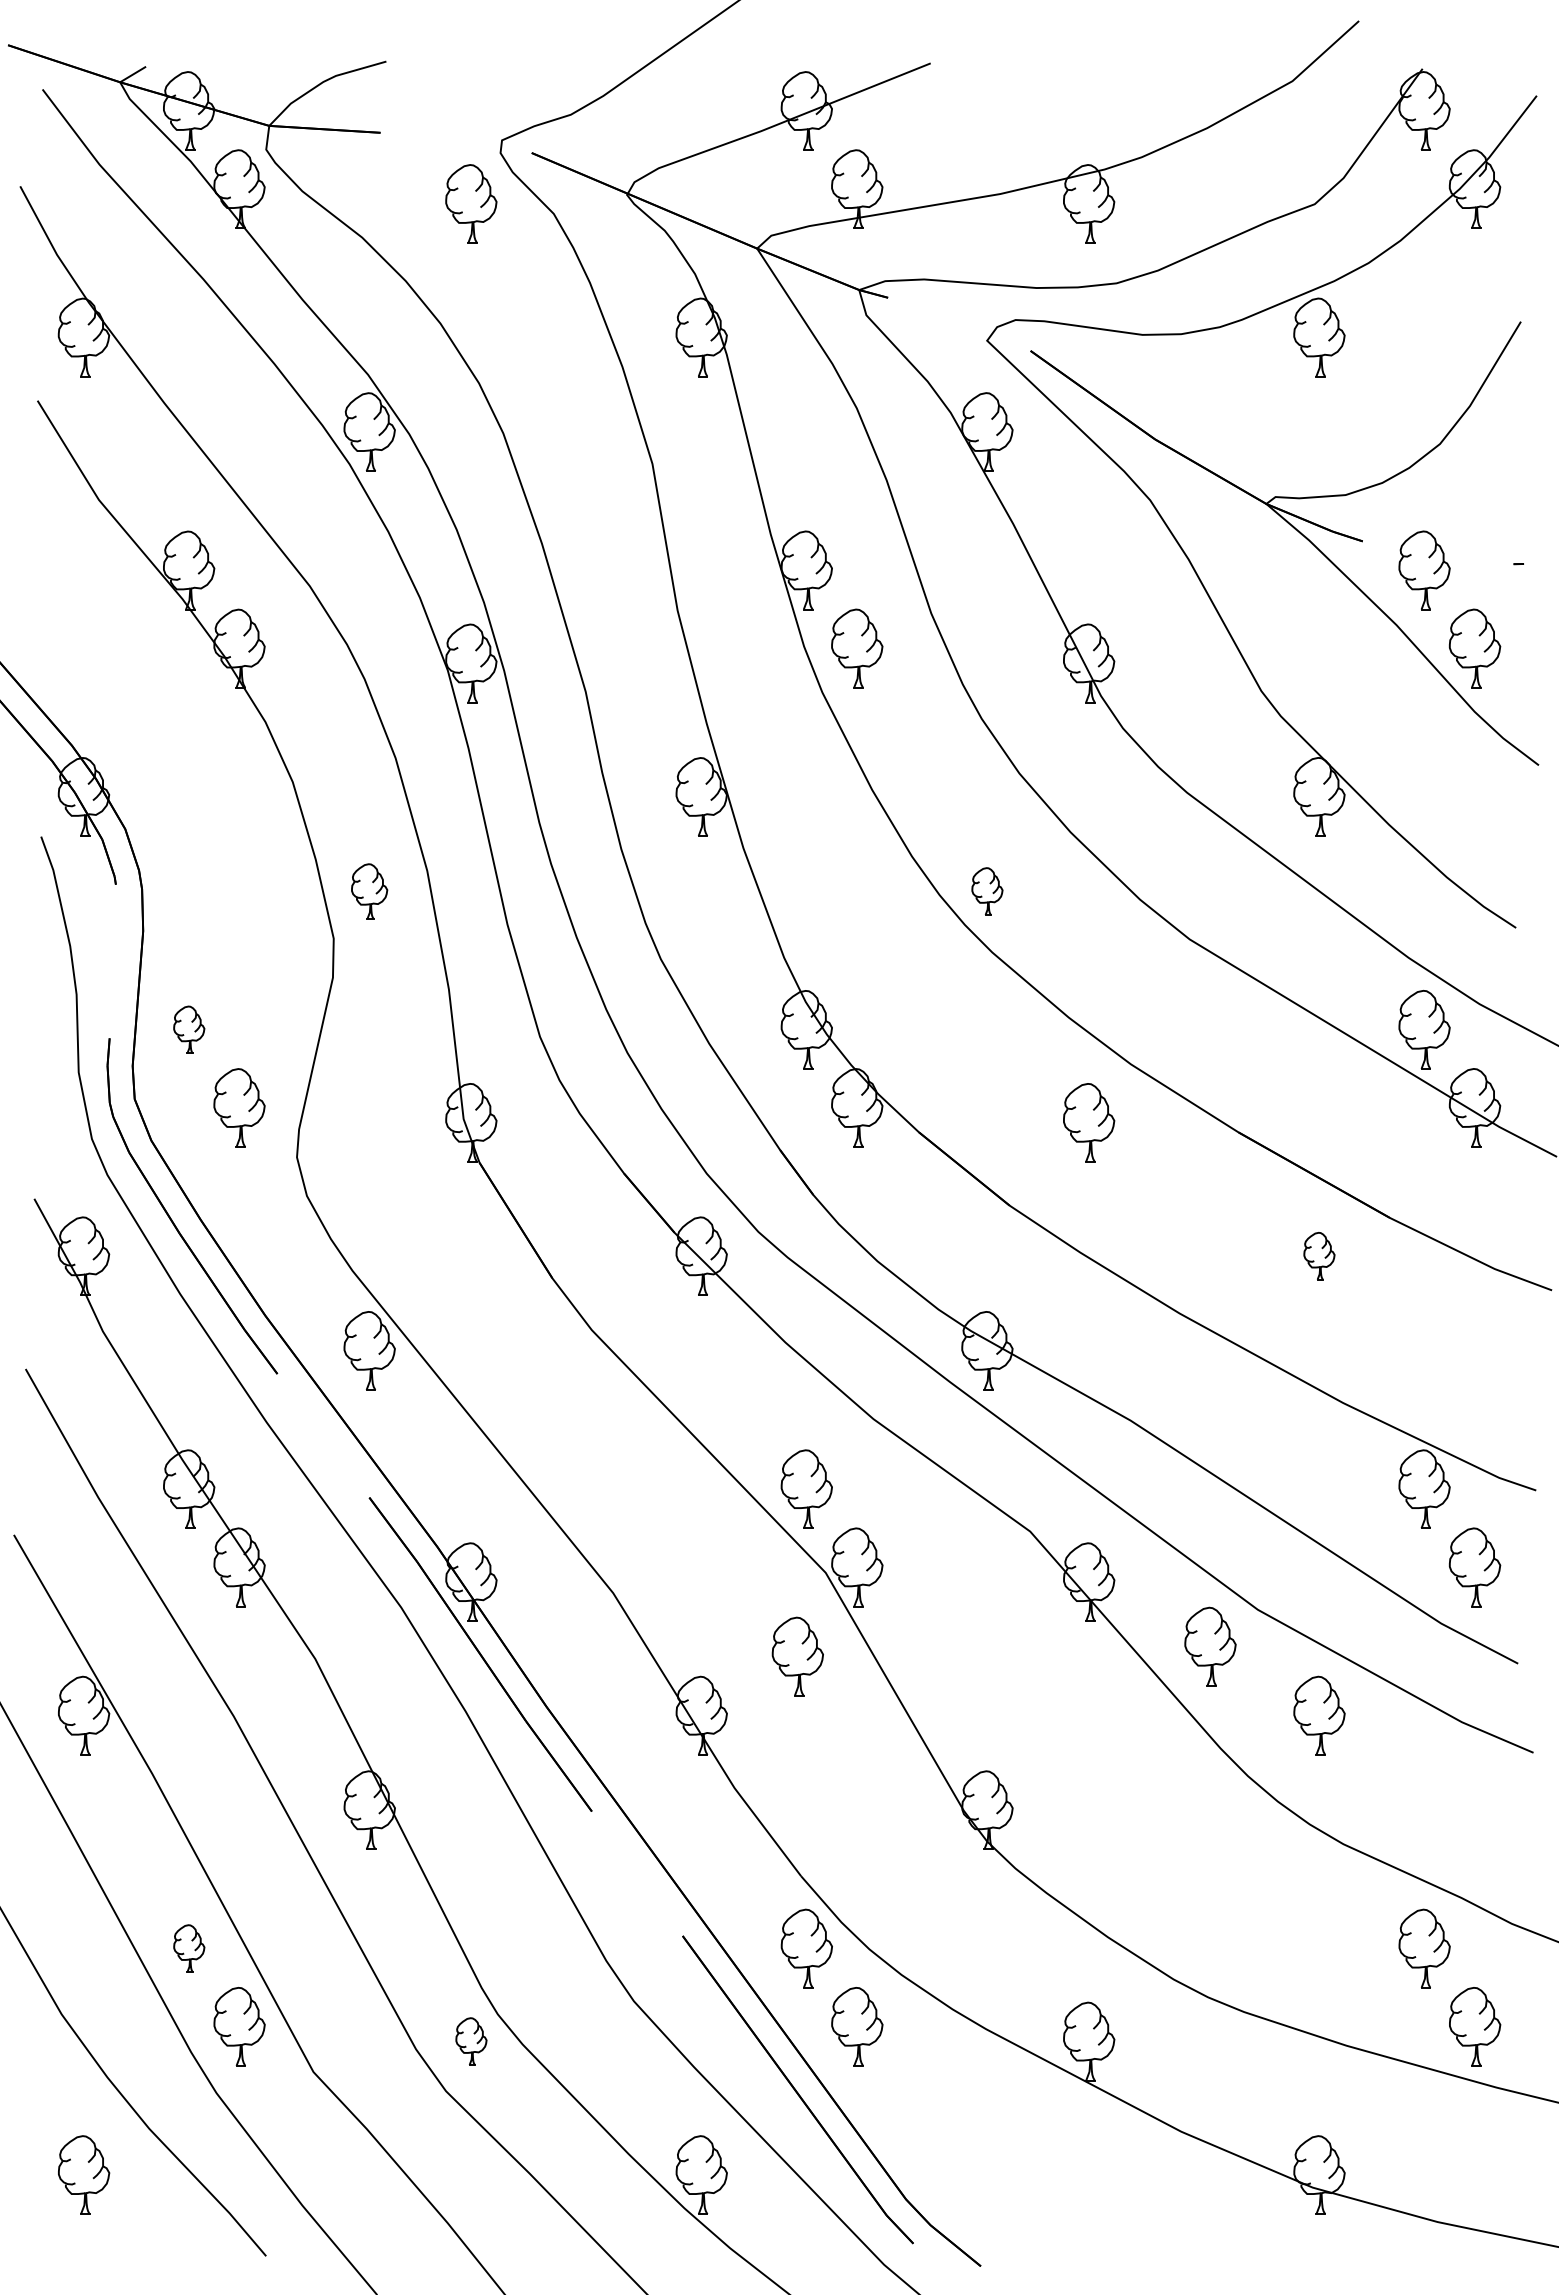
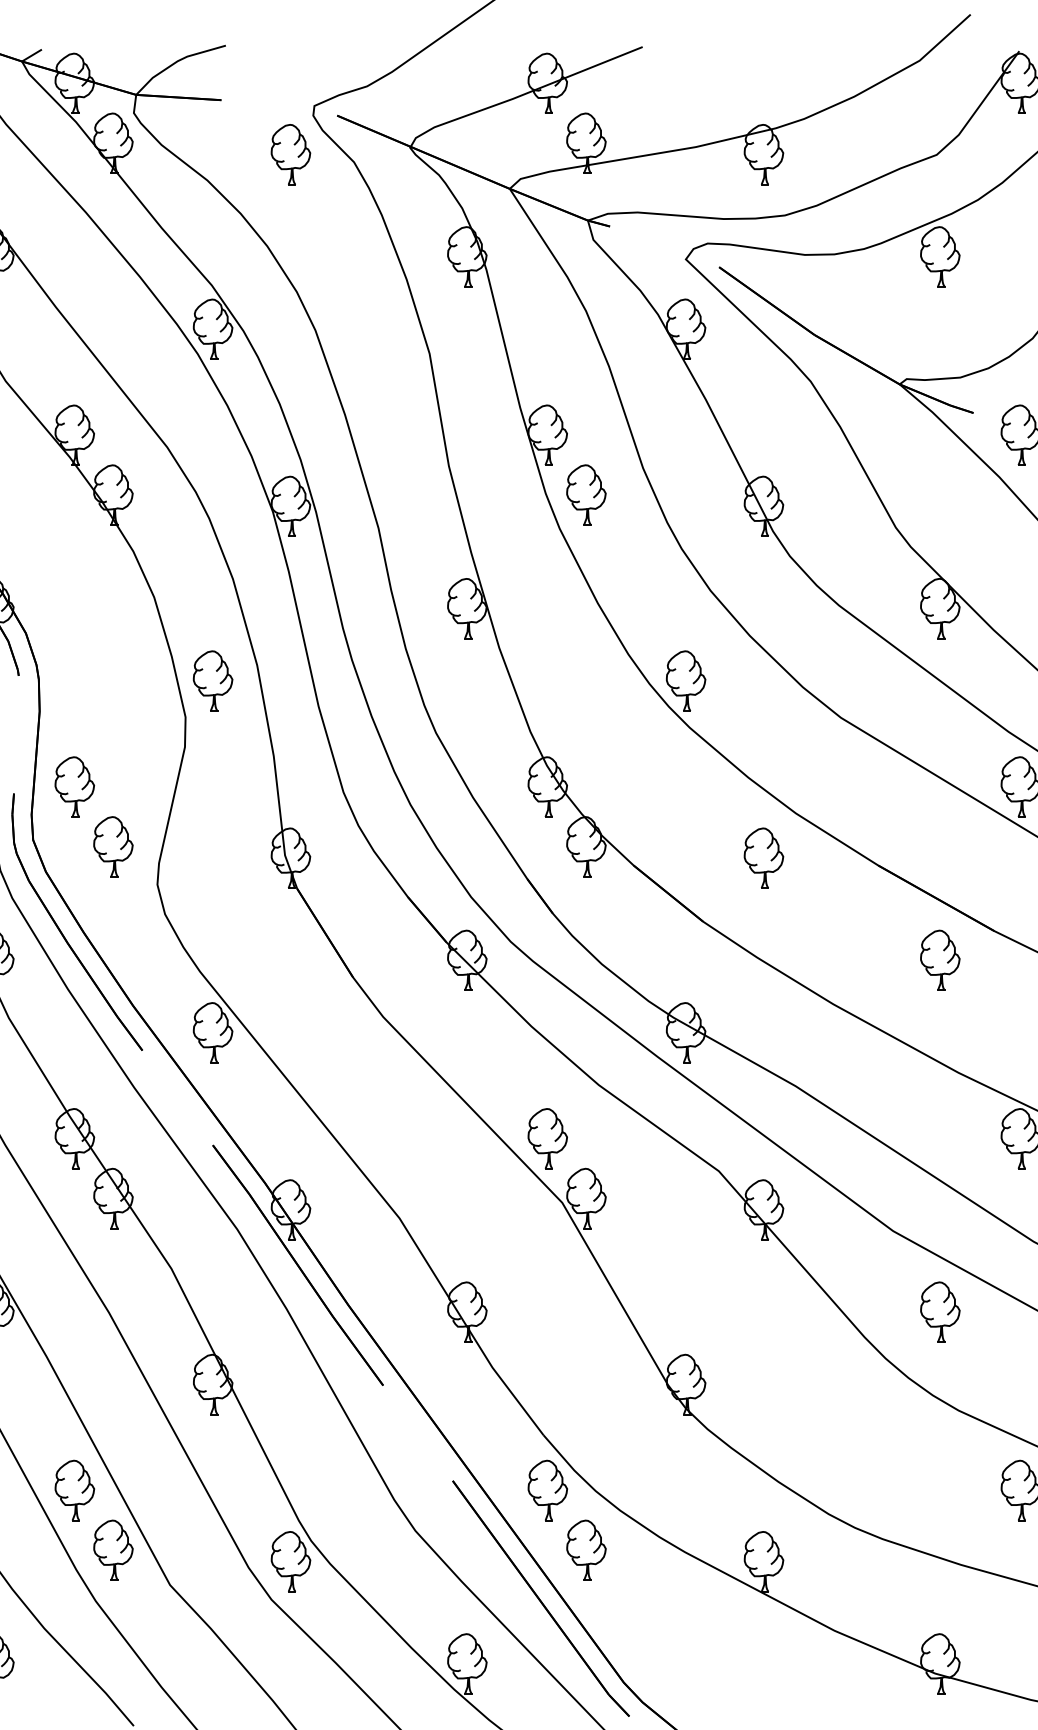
part: (369, 891) -> (212, 681), size x1.43
part: (987, 891) -> (686, 681), size x1.67
part: (189, 1029) -> (75, 786), size x1.67
part: (1319, 1255) -> (940, 959), size x1.67
part: (1210, 1646) -> (856, 1259), removed
part: (797, 1656) -> (540, 1266), removed
part: (189, 1948) -> (75, 1490), size x1.67
part: (471, 2041) -> (291, 1561), size x1.67

